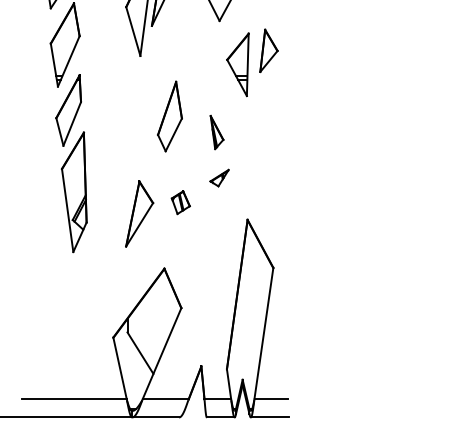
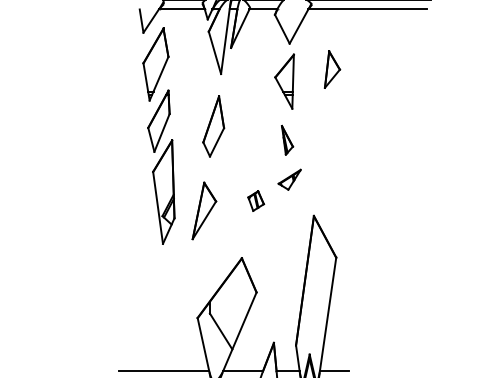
part: (237, 64) -> (284, 81), moved
part: (169, 116) -> (213, 126), moved
part: (219, 177) -> (289, 179), size x1.4
part: (139, 213) -> (204, 210), moved

